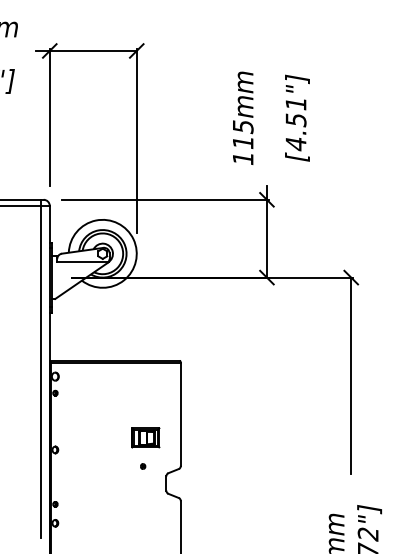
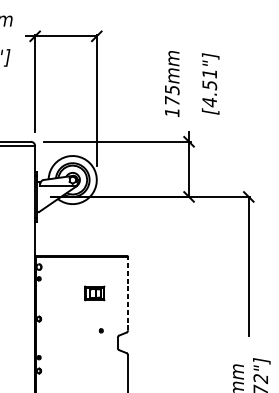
text: (243, 141) -> (172, 100), 115mm -> 175mm
line: (41, 368) -> (29, 261), removed
line: (180, 413) -> (127, 293), solid -> dashed
part: (145, 437) -> (94, 293), moved

